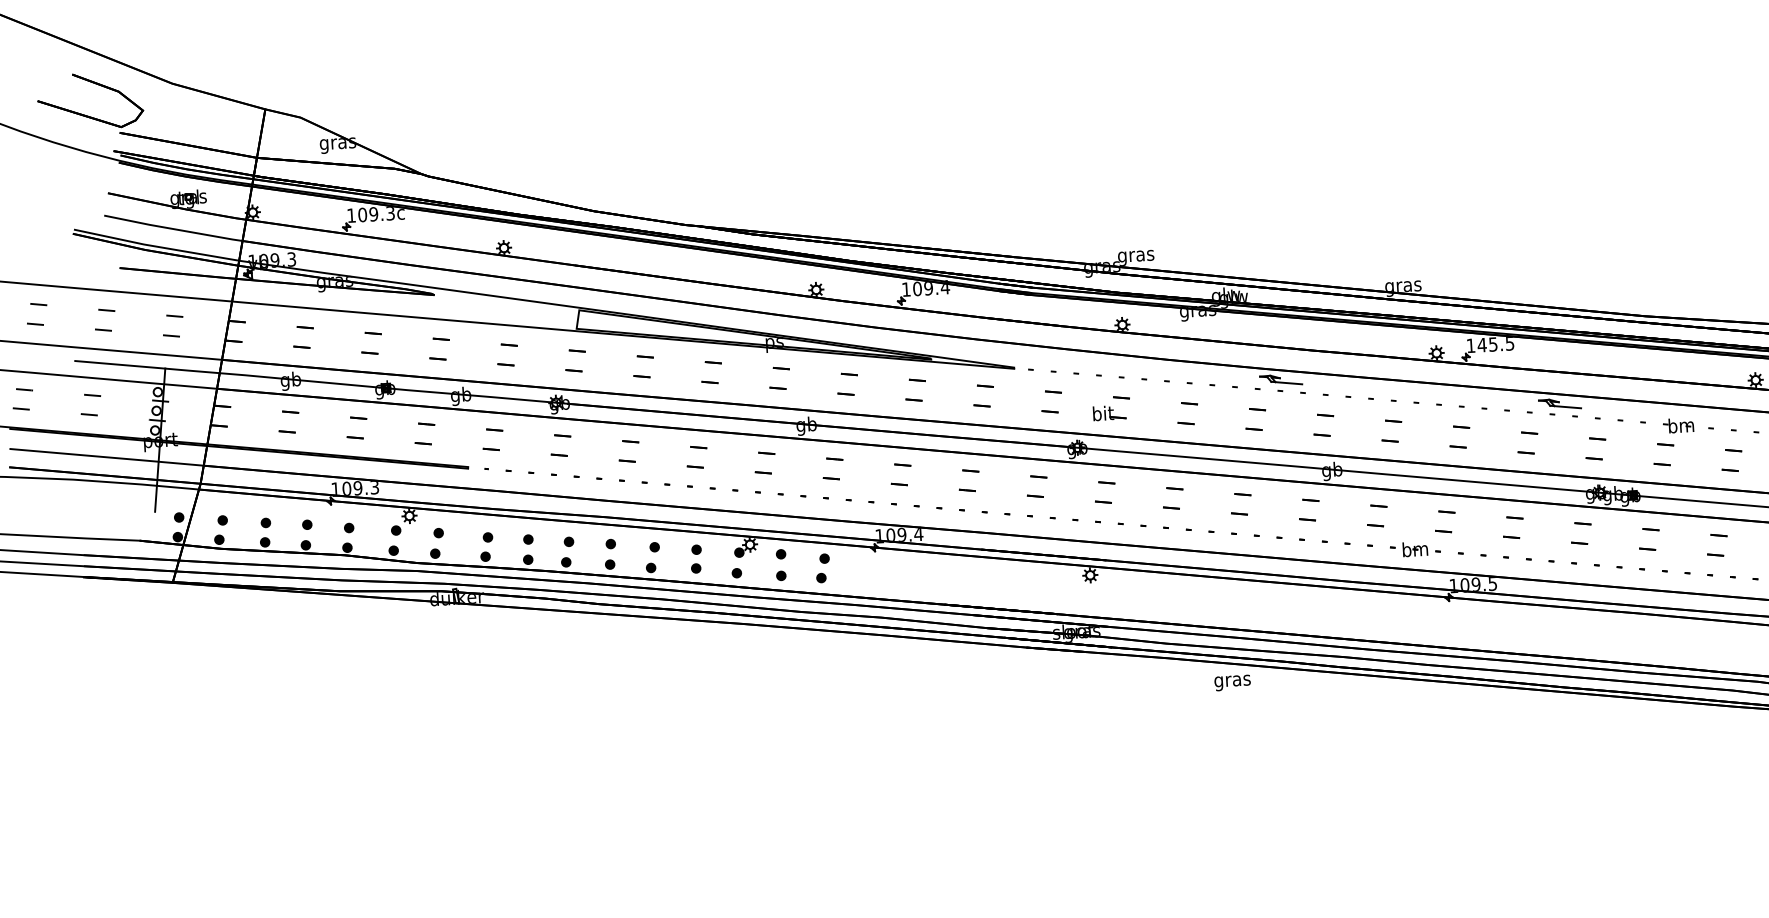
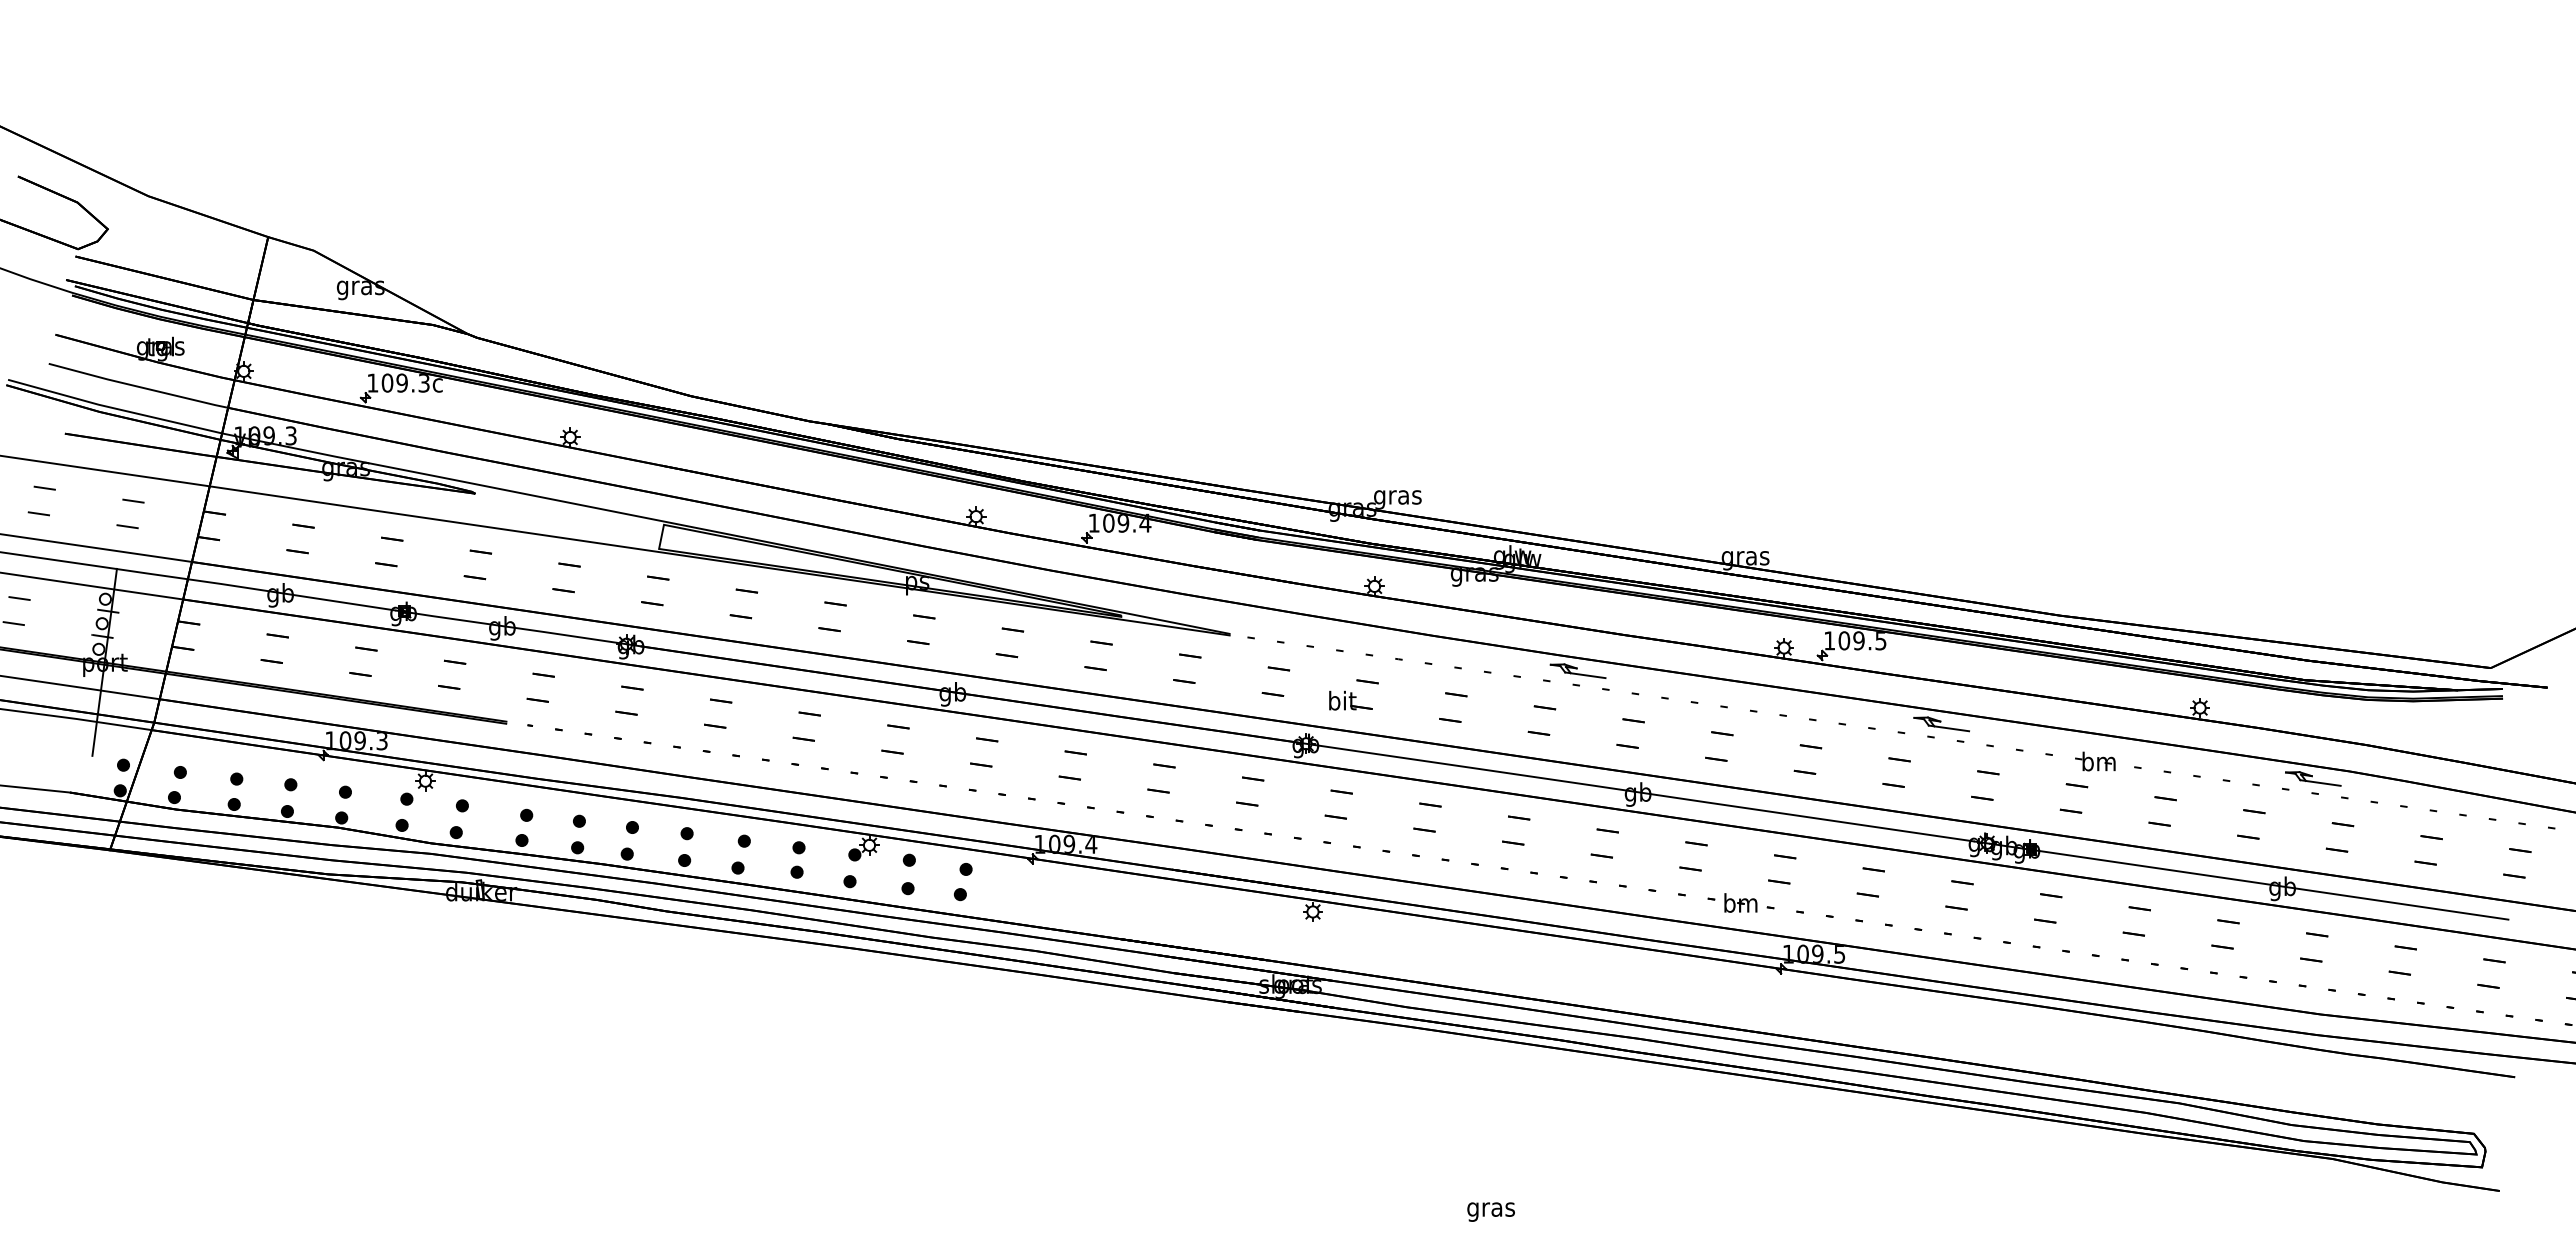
text: (1487, 344) -> (1851, 640), 145.5 -> 109.5
text: (1232, 682) -> (1490, 1211), moved

